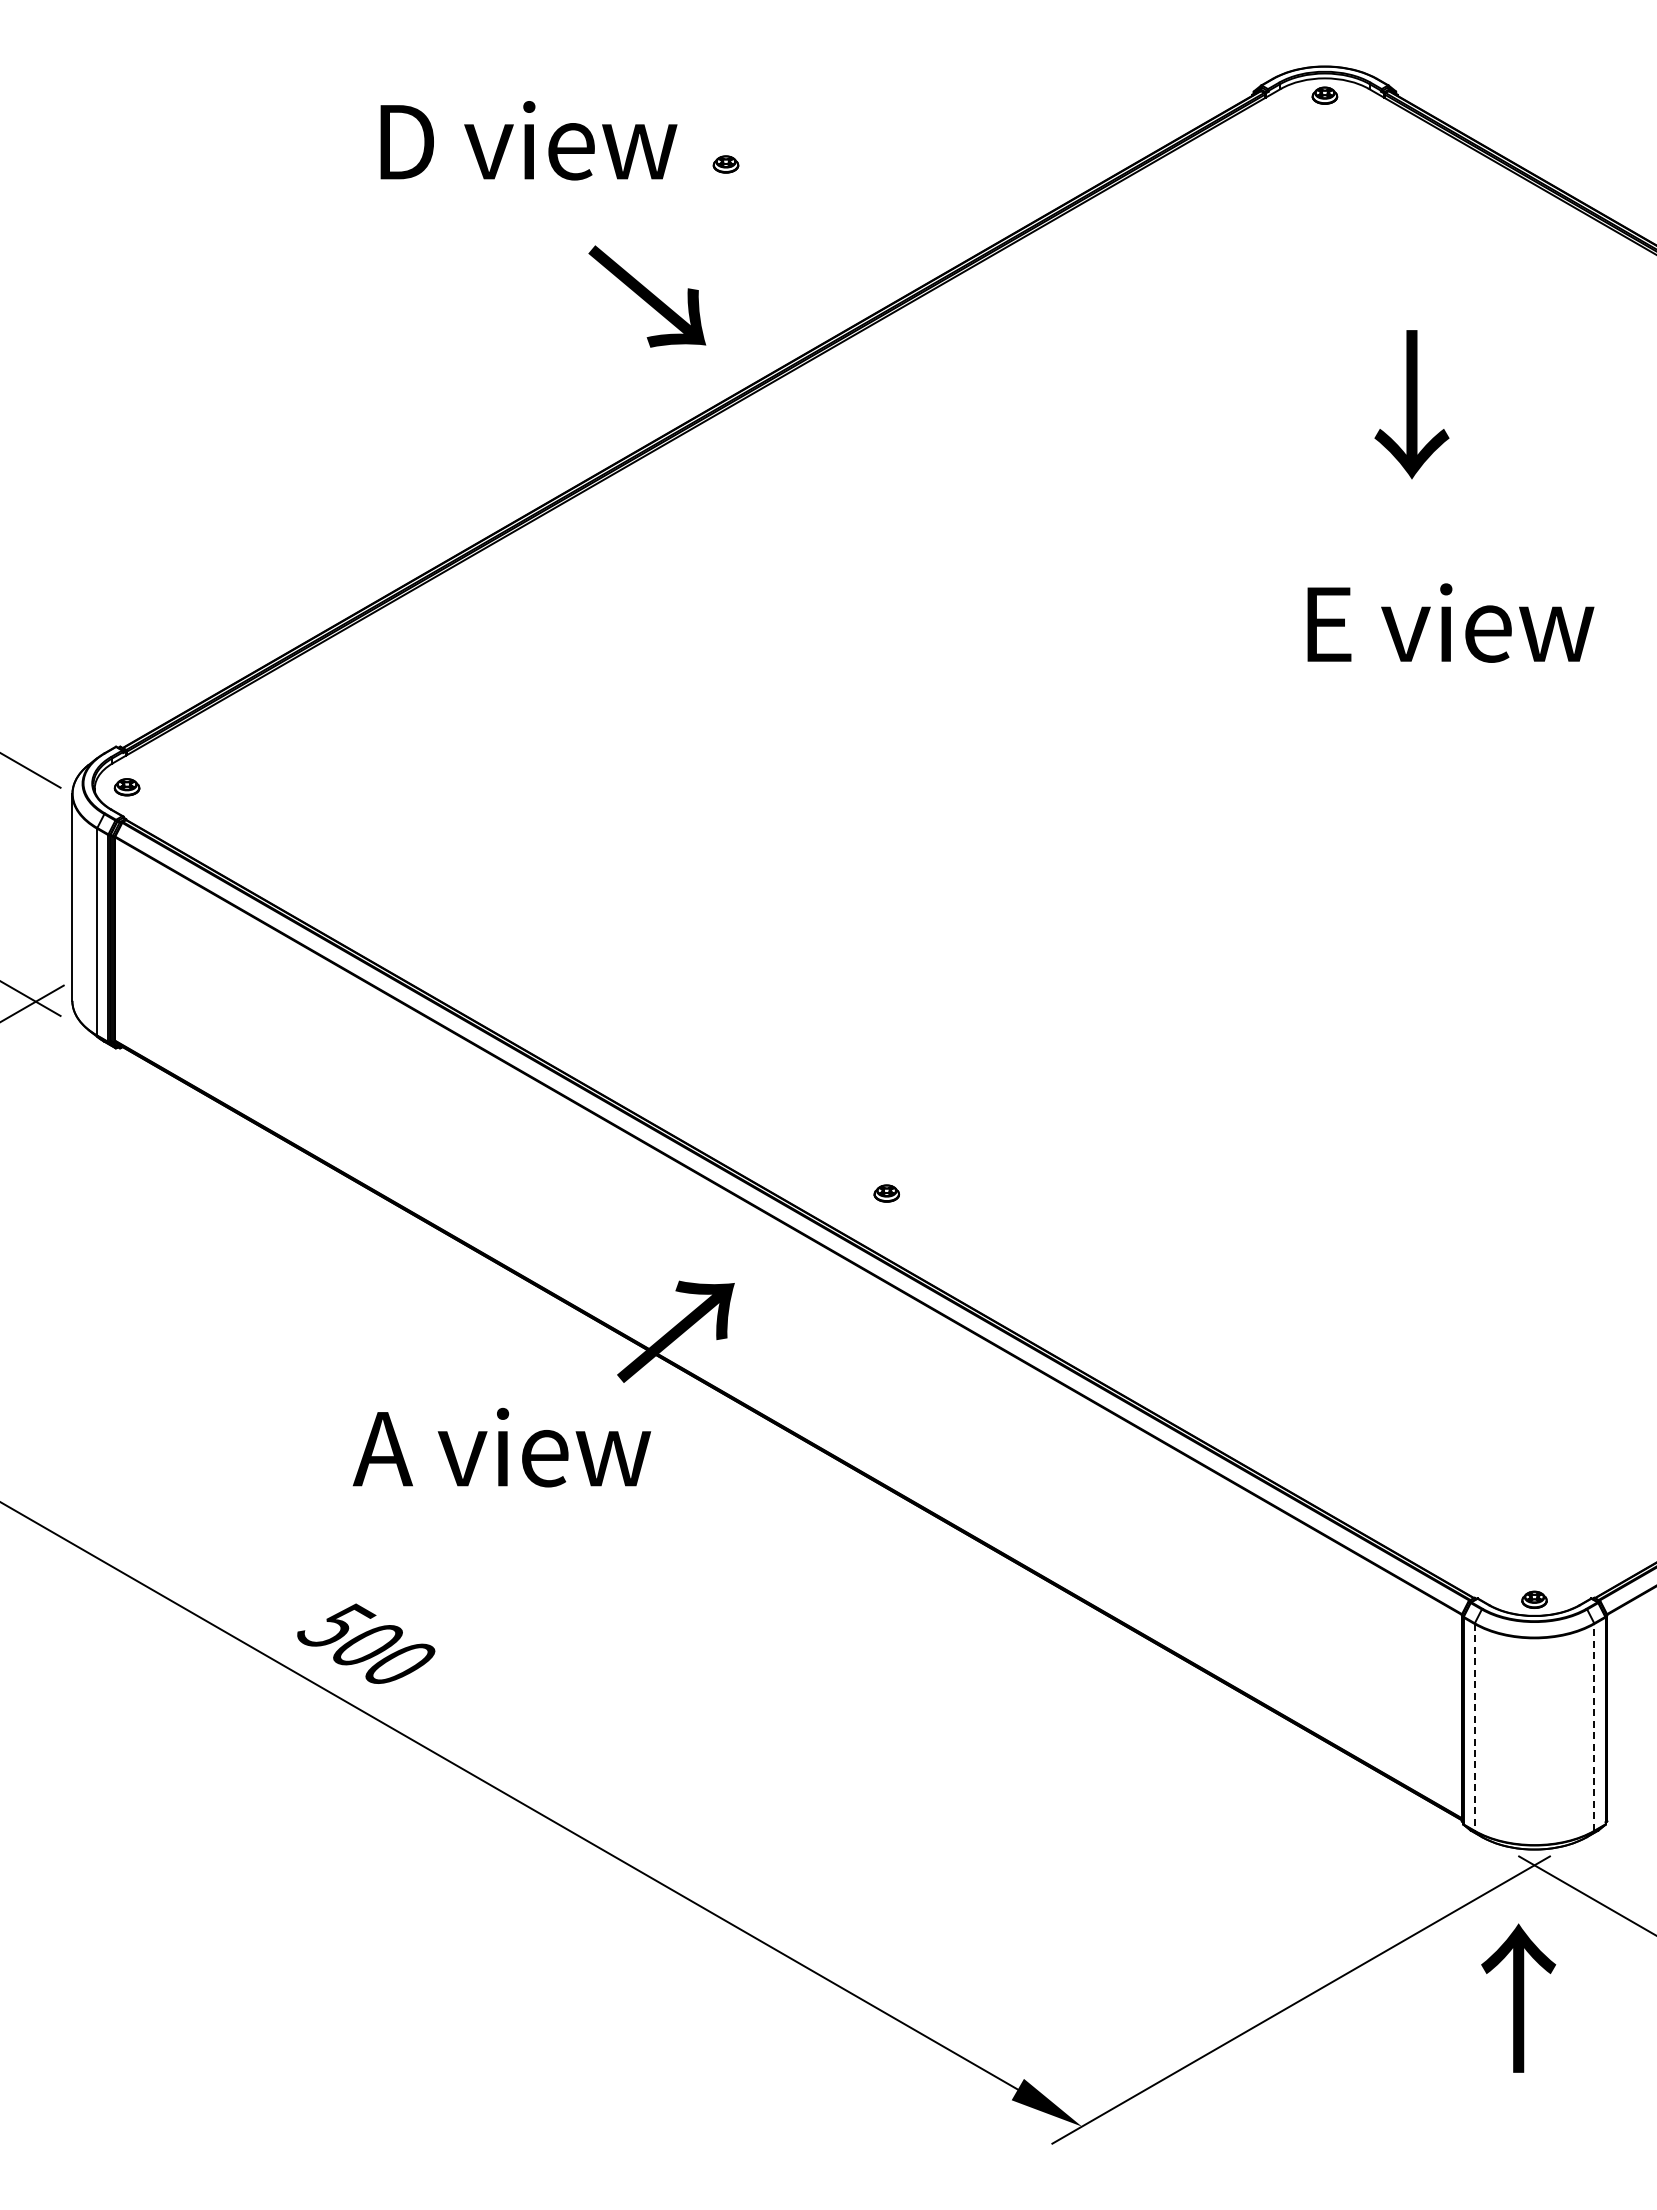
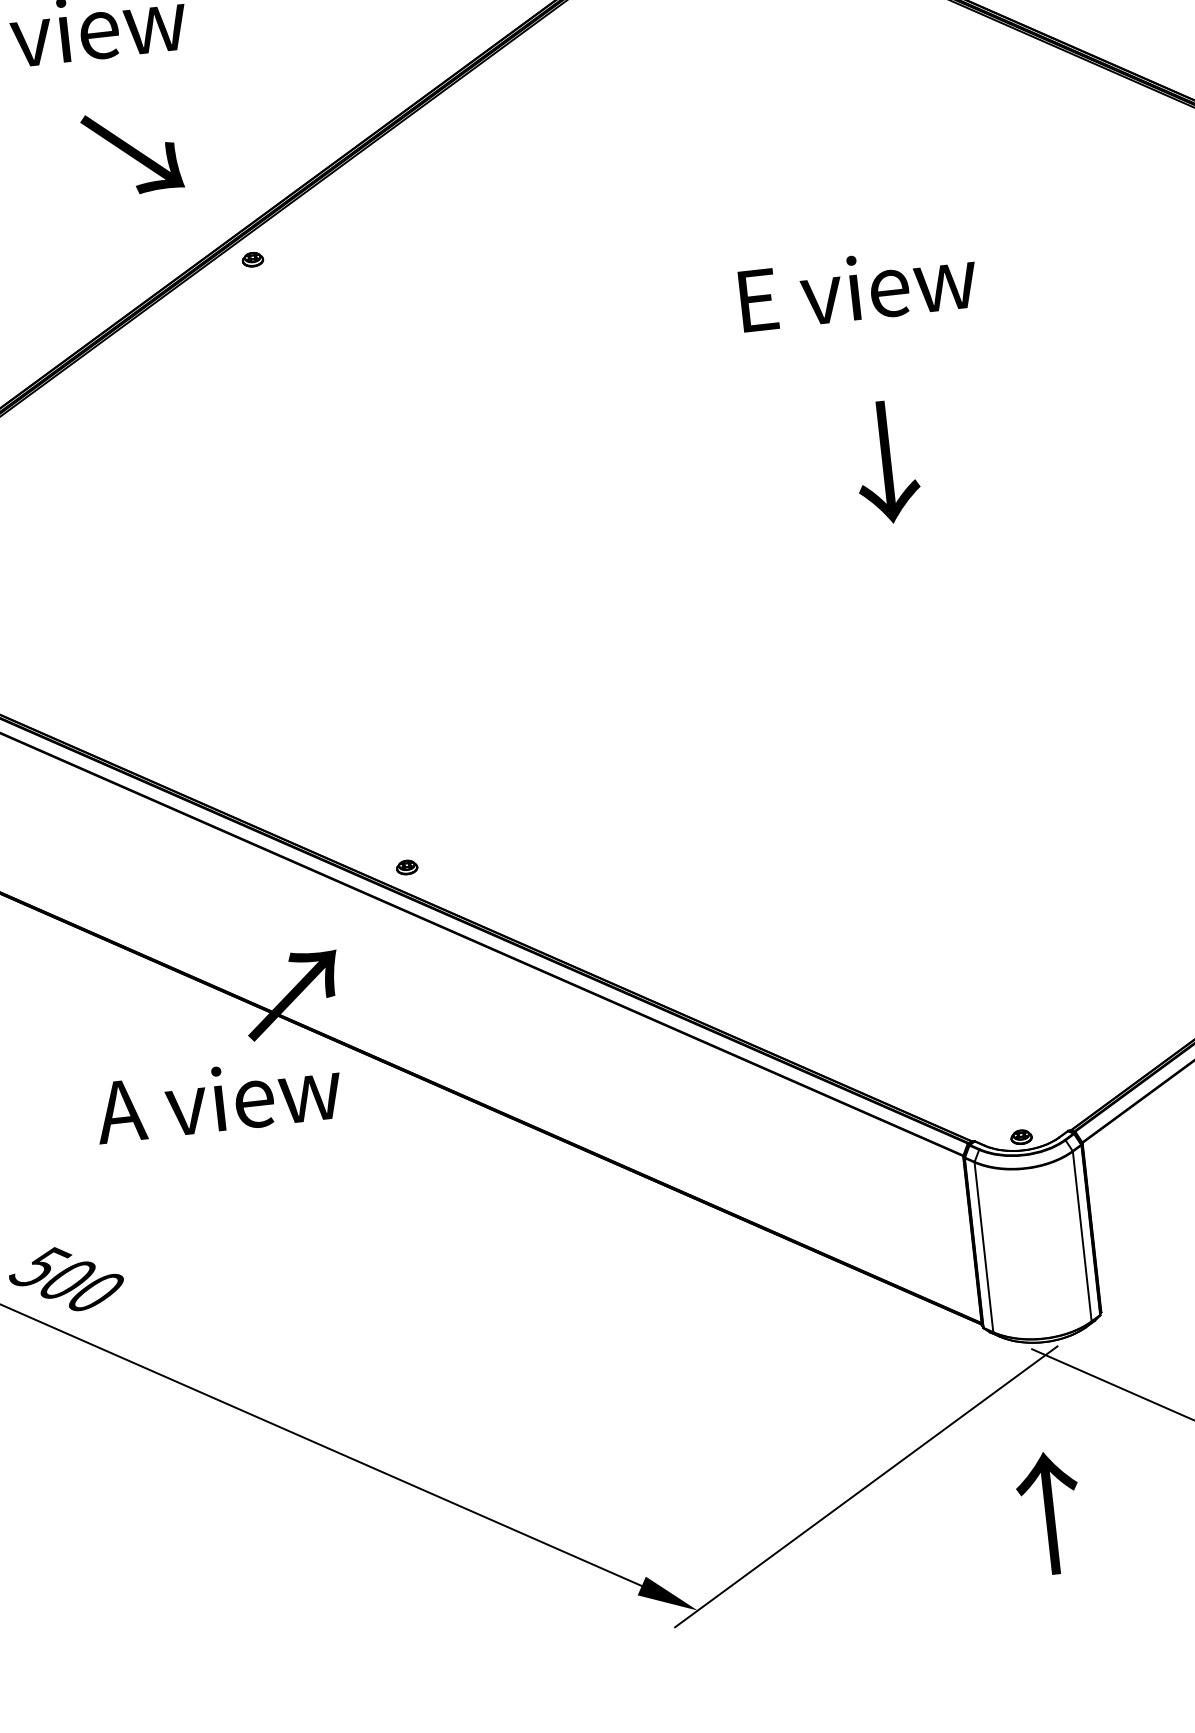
part: (725, 164) -> (252, 259), moved
text: (647, 296) -> (132, 152), moved
text: (1411, 404) -> (886, 462), moved
text: (1450, 622) -> (857, 287), moved
part: (886, 1193) -> (406, 867), moved
text: (501, 1447) -> (218, 1099), moved
line: (1594, 1726) -> (1082, 1235), dashed -> solid
line: (1474, 1727) -> (983, 1247), dashed -> solid
text: (1518, 1997) -> (1049, 1512), moved

